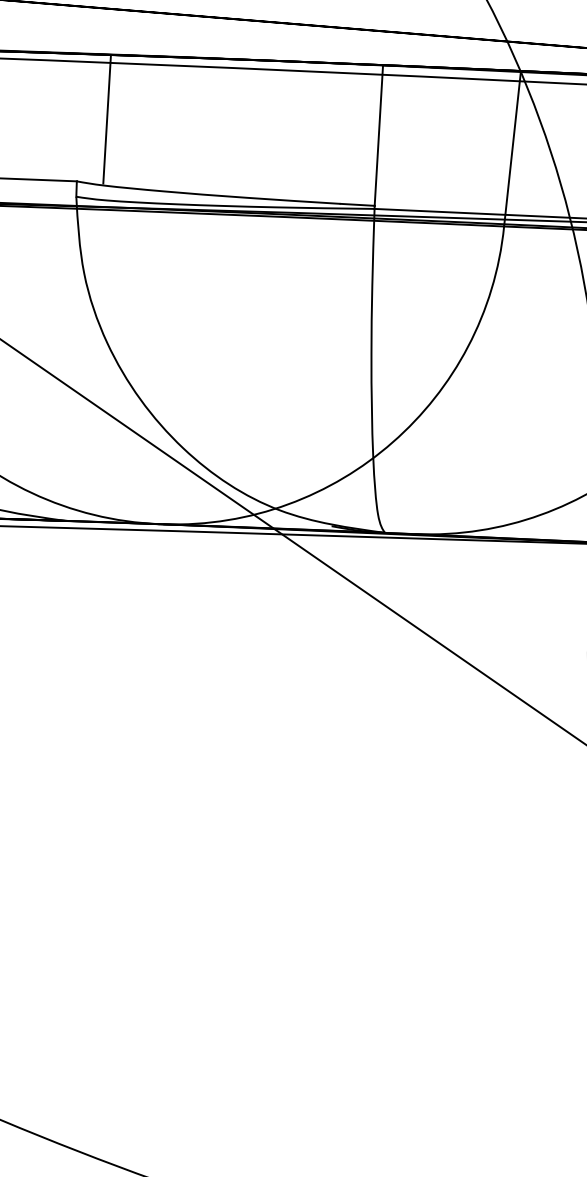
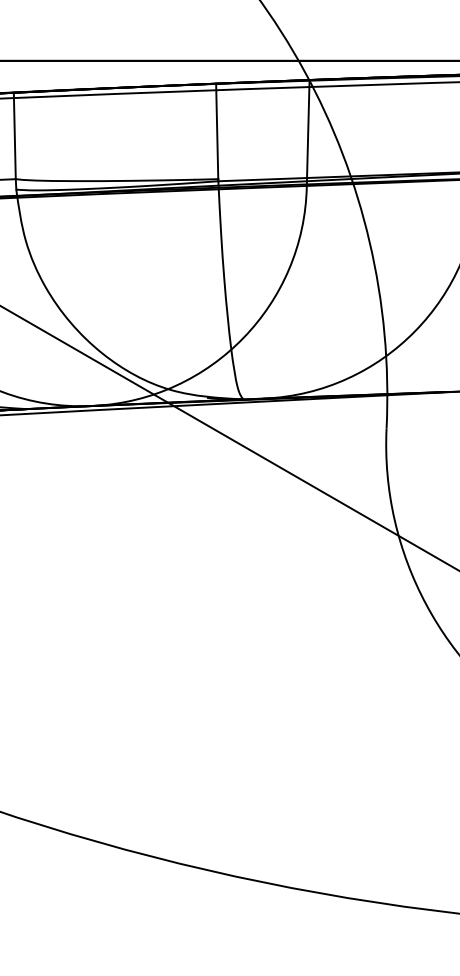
line: (106, 119) -> (14, 135), moved

